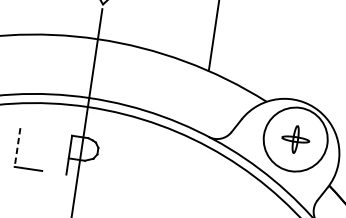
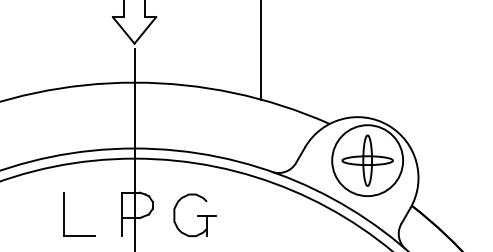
part: (295, 139) -> (367, 160), size x1.67
line: (17, 147) -> (63, 214), dashed -> solid
part: (134, 164) -> (194, 214), added

